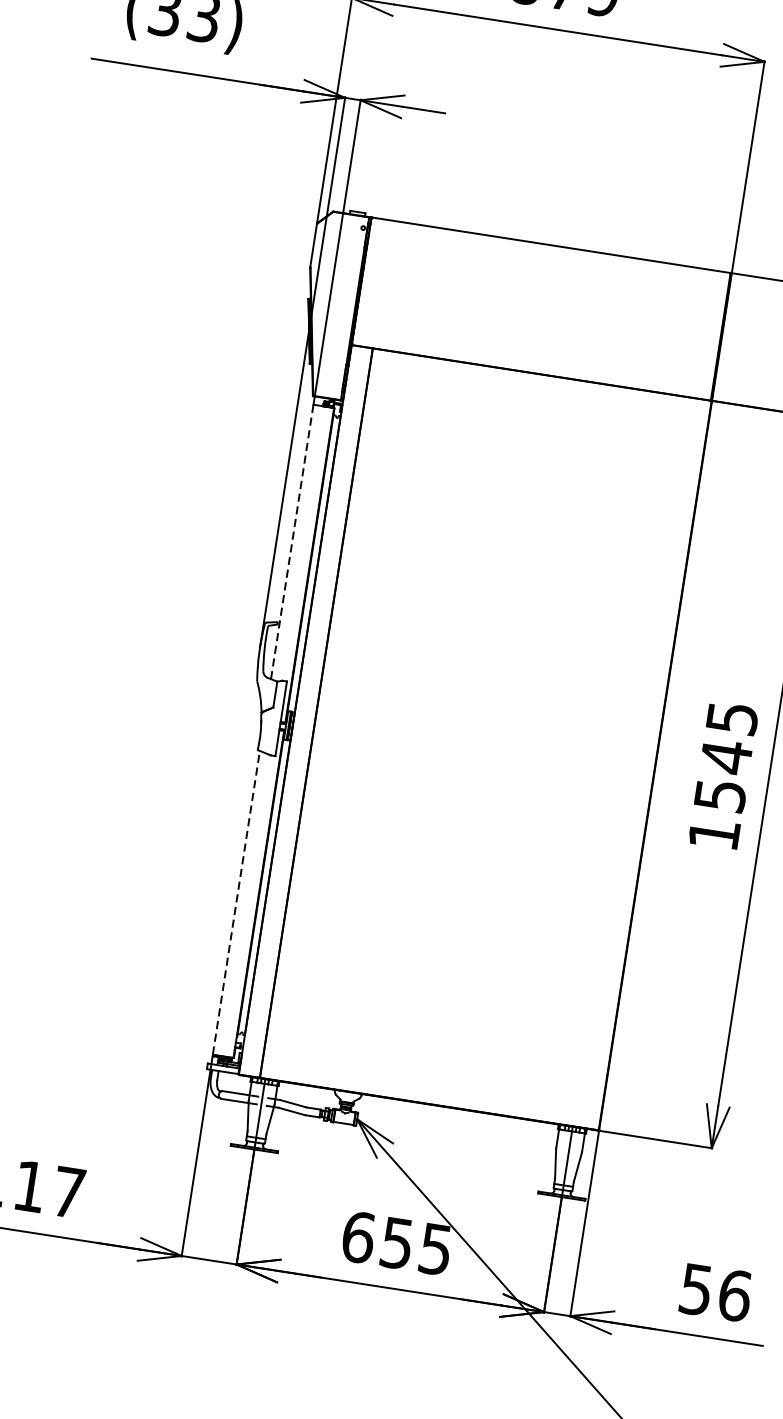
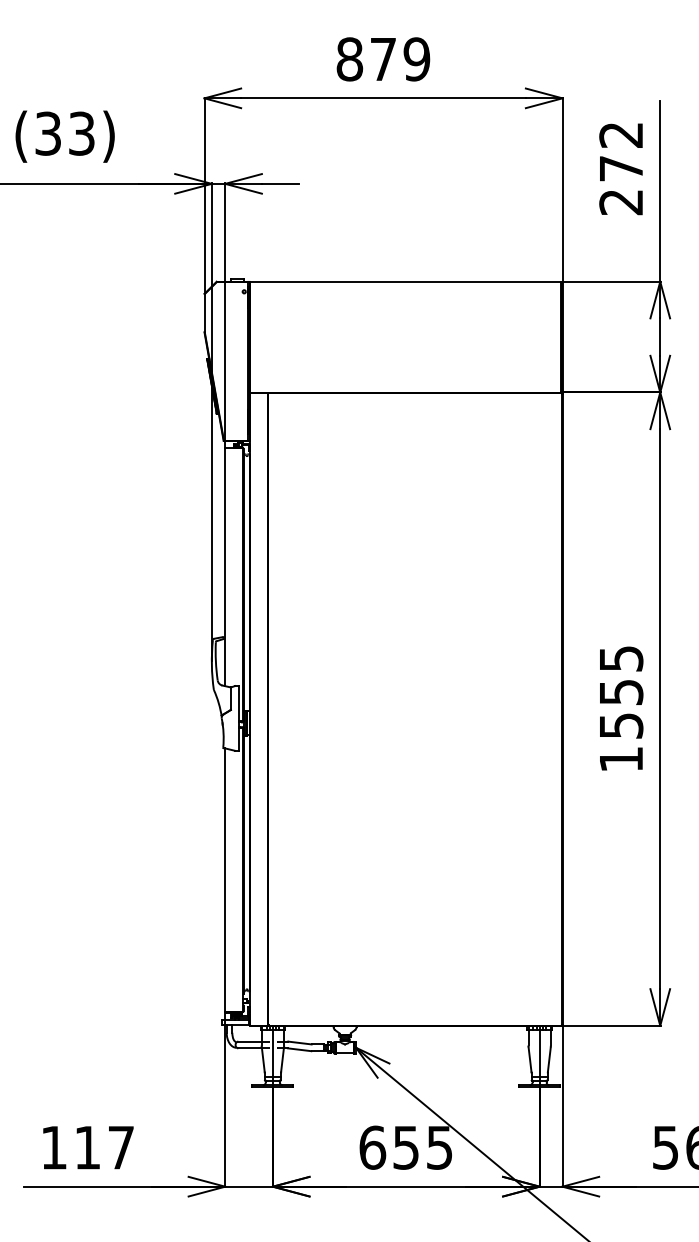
line: (292, 542) -> (225, 567), dashed -> solid
text: (726, 757) -> (621, 692), 1545 -> 1555
line: (236, 903) -> (225, 880), dashed -> solid

